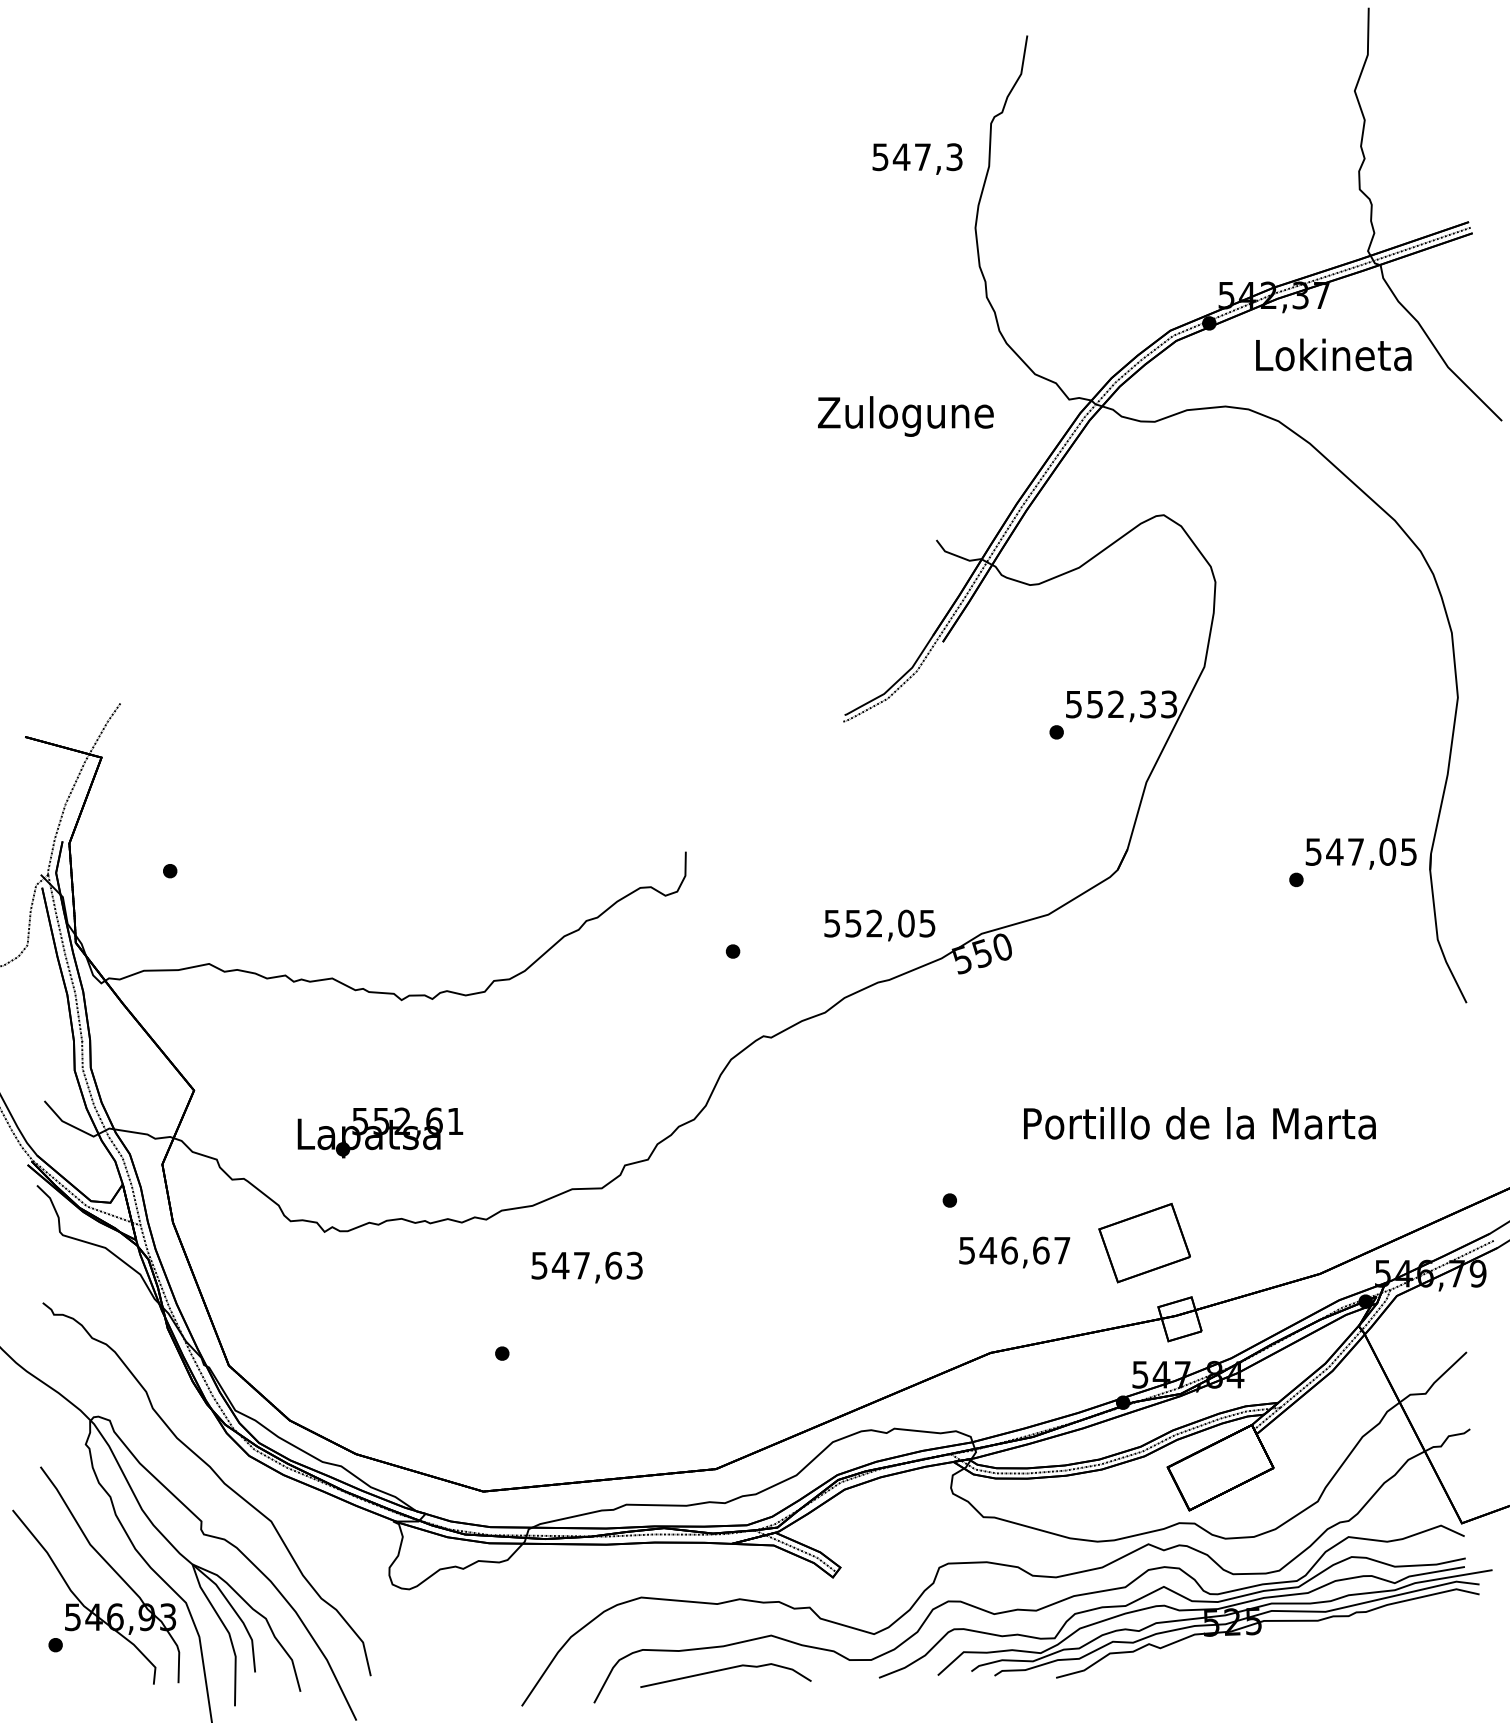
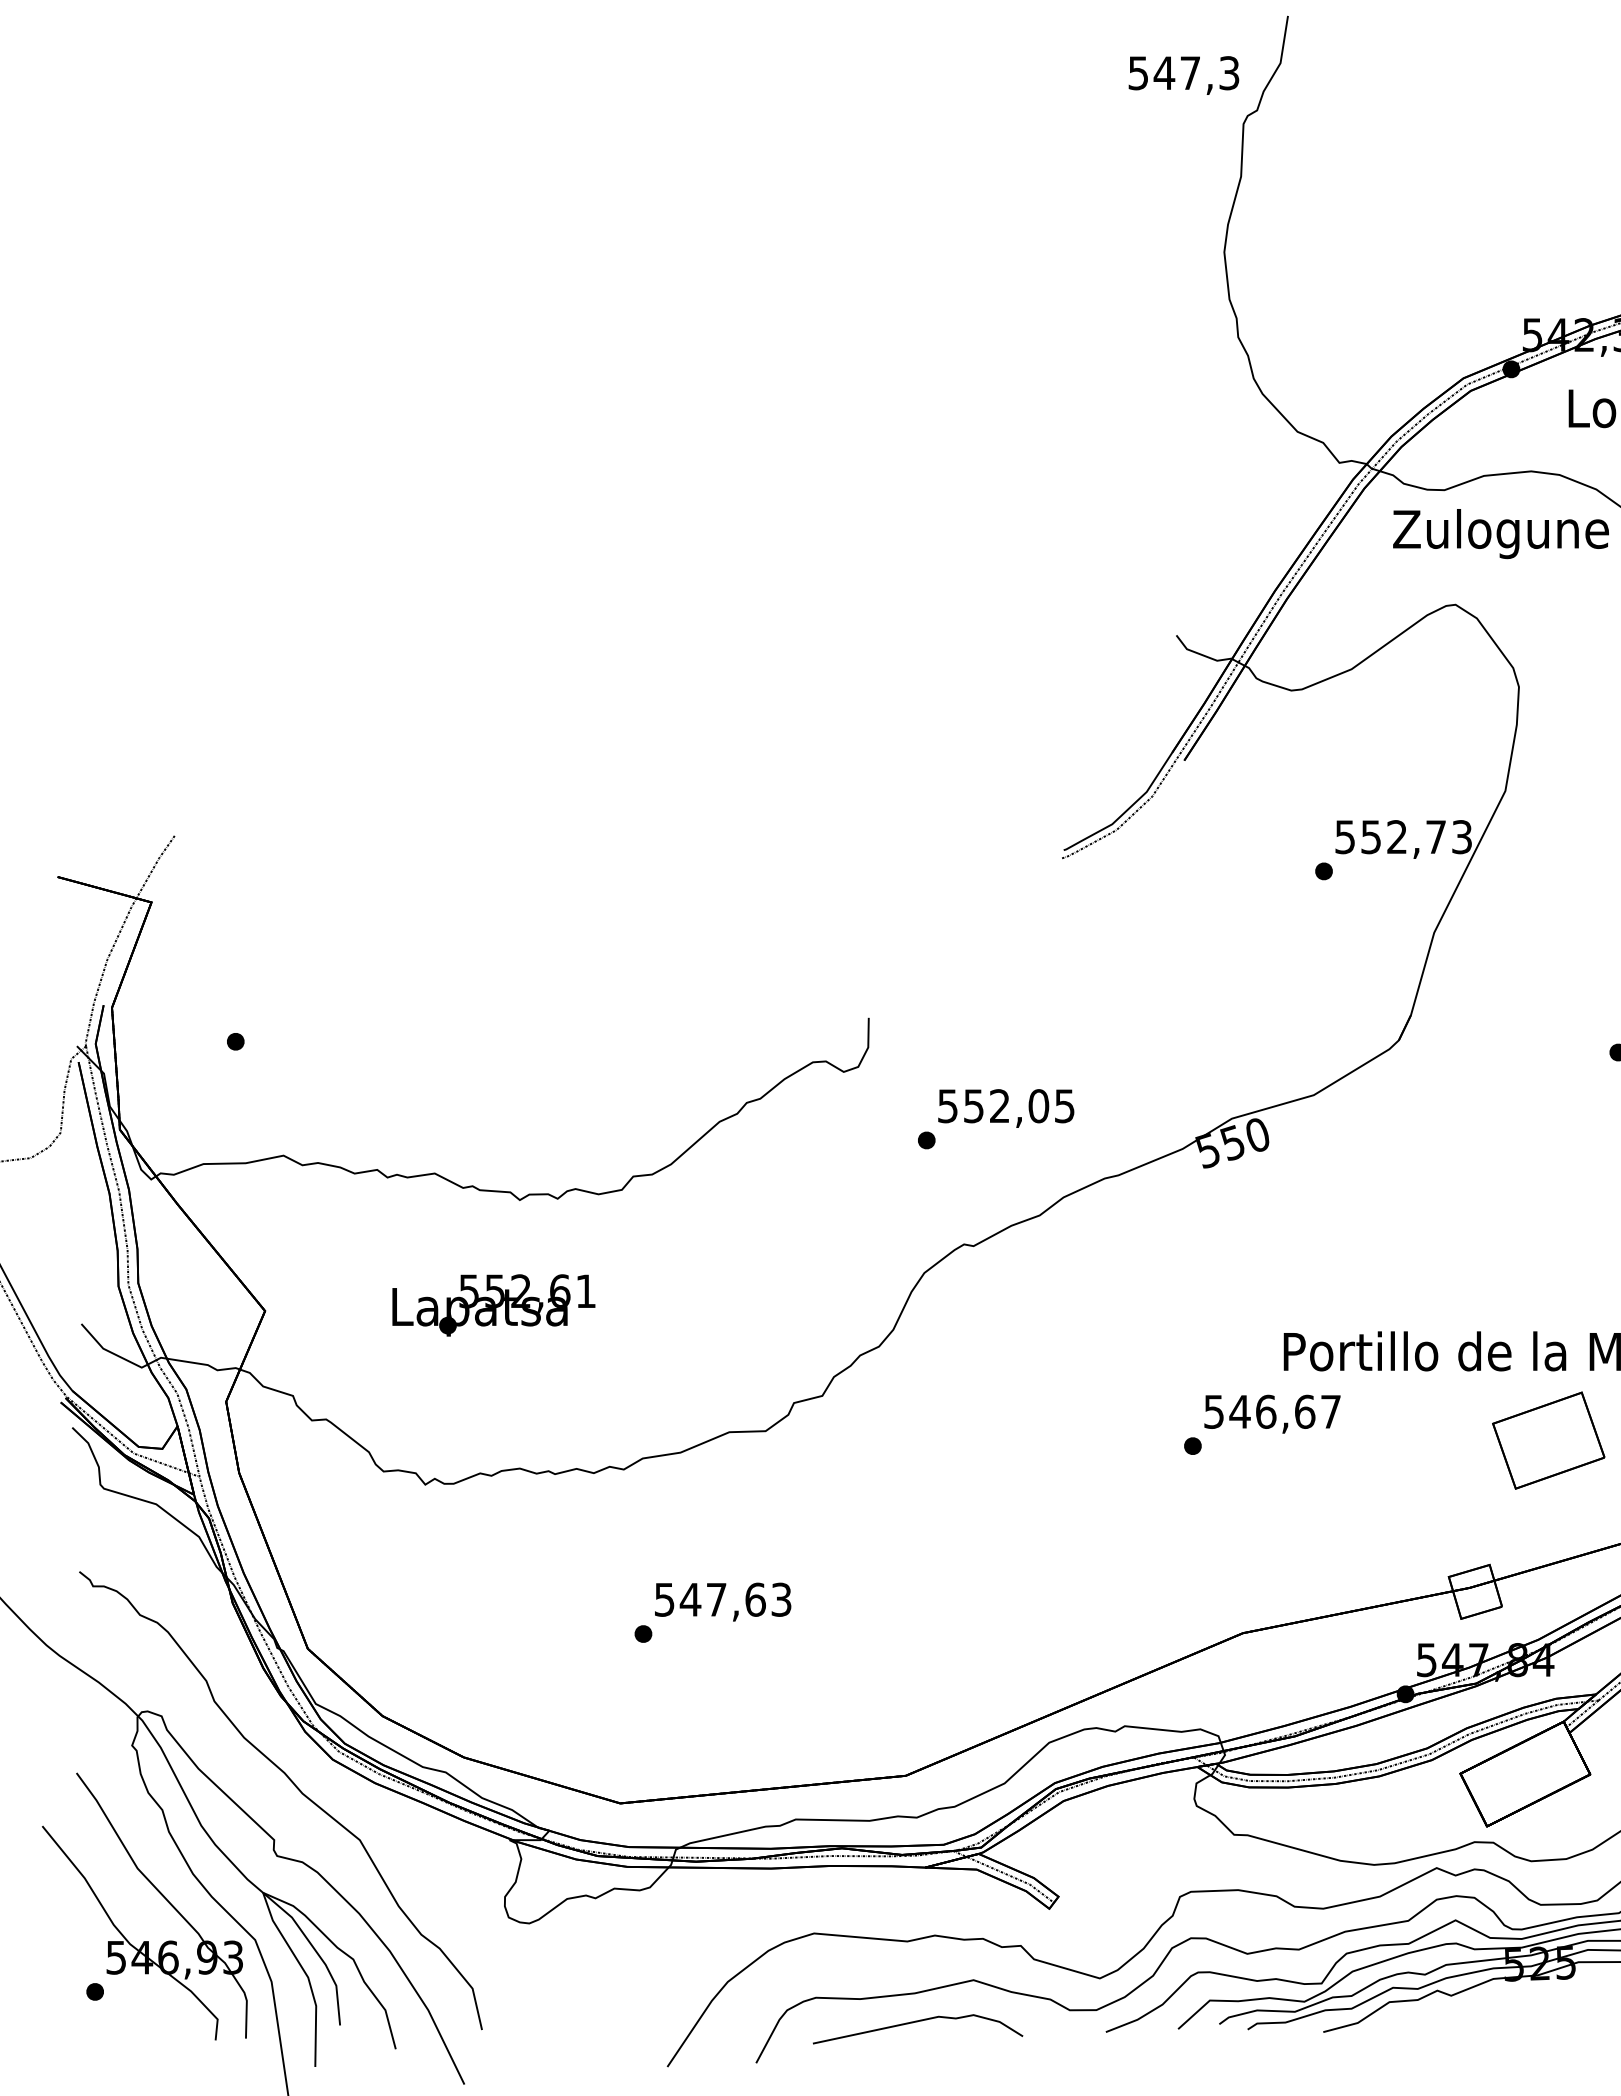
text: (917, 158) -> (1183, 74), moved
text: (905, 416) -> (1500, 533), moved
text: (1147, 704) -> (1435, 837), 552,33 -> 552,73
text: (879, 925) -> (1005, 1108), moved
text: (380, 1132) -> (493, 1304), moved
part: (1144, 1242) -> (1548, 1439), moved
text: (1014, 1252) -> (1272, 1414), moved
text: (586, 1267) -> (722, 1601), moved

